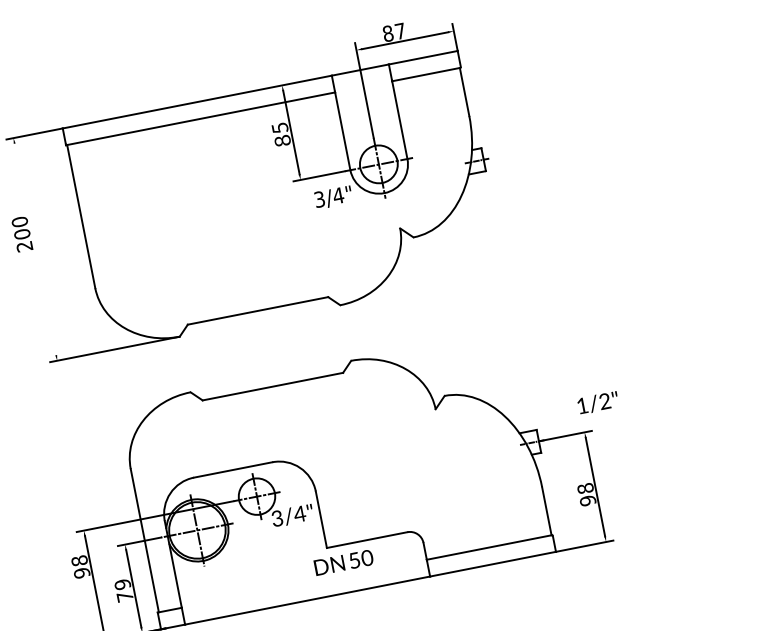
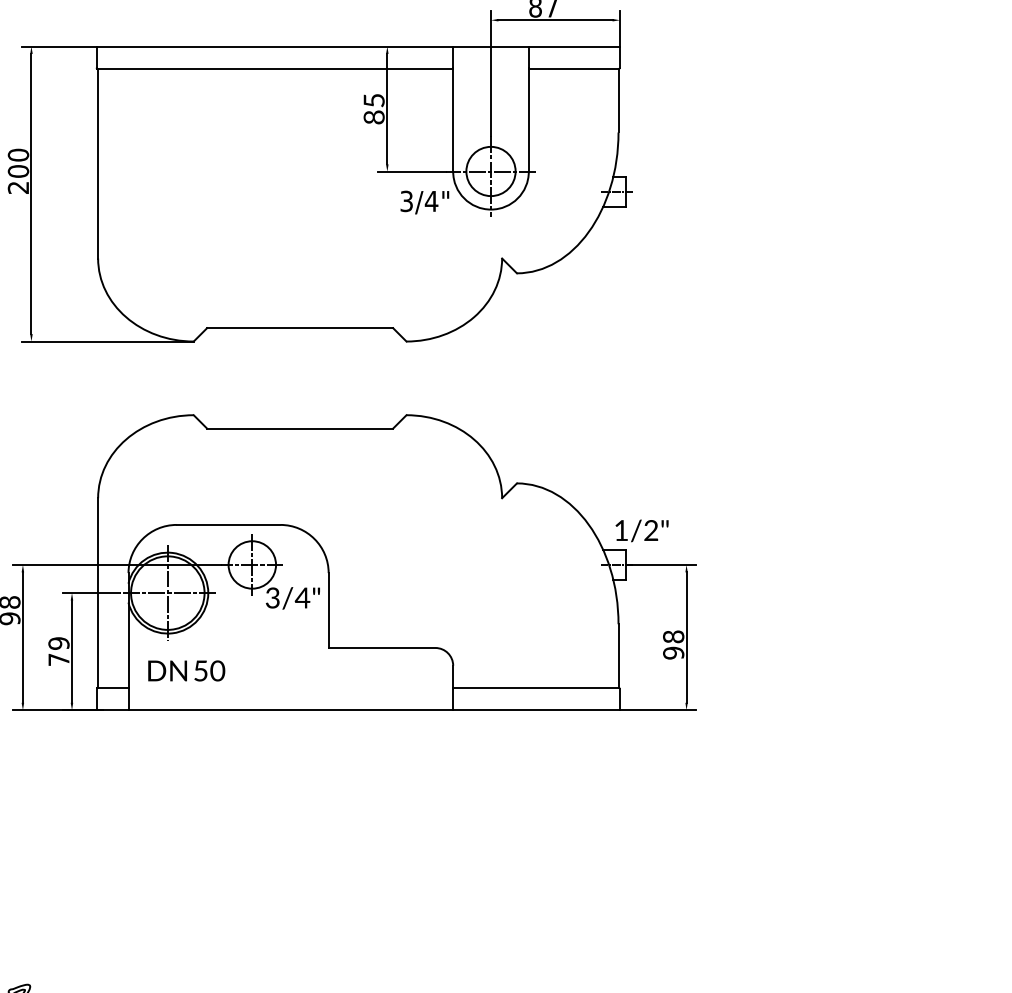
line: (35, 249) -> (31, 193), added
text: (597, 402) -> (641, 530), moved
text: (343, 562) -> (186, 670), moved

